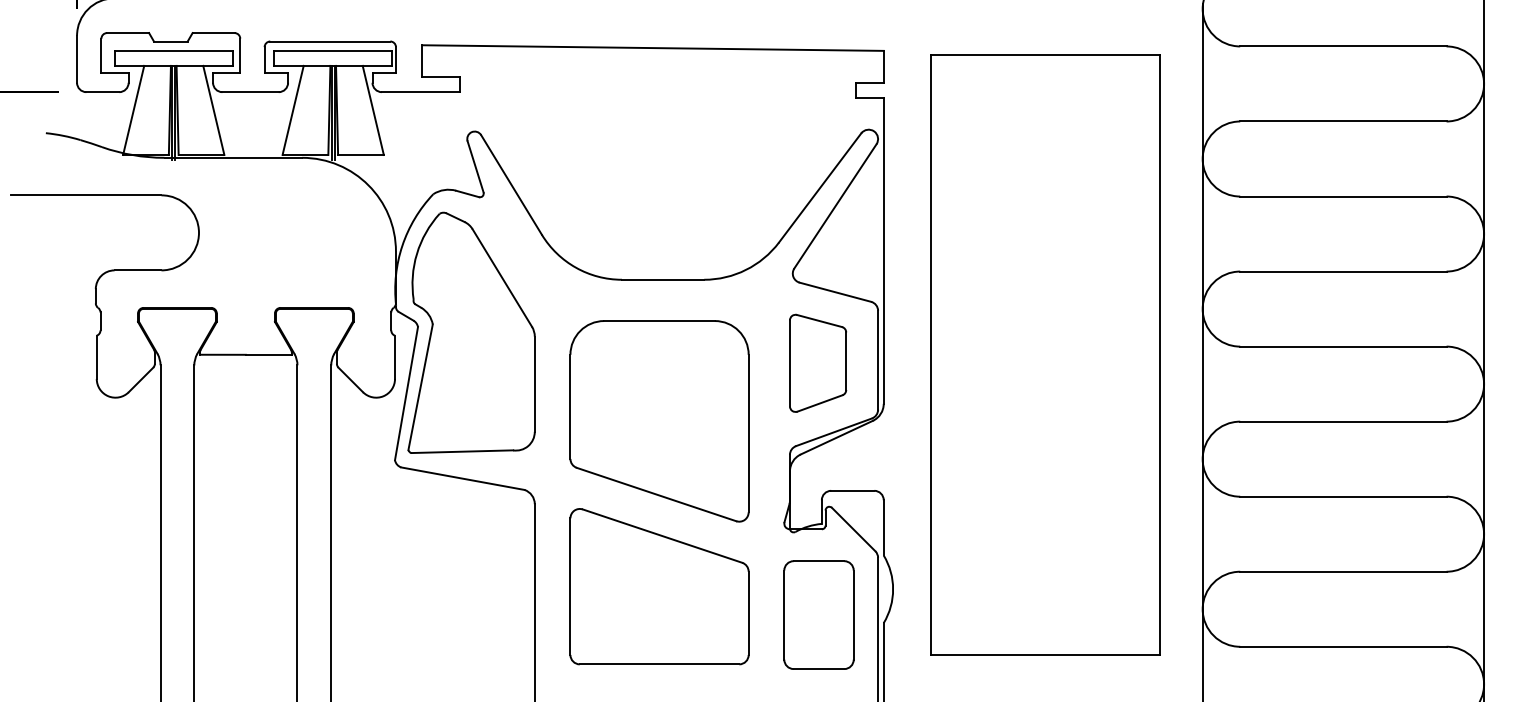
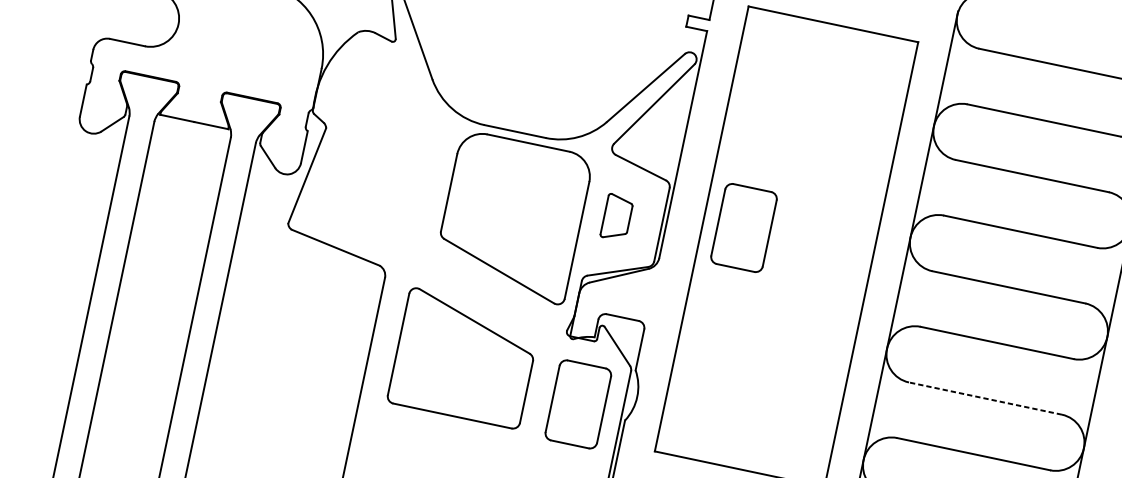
part: (471, 332) -> (364, 140), removed
part: (984, 341) -> (743, 227), added
part: (818, 362) -> (617, 217), size x0.6
part: (659, 421) -> (512, 217), moved
line: (1342, 496) -> (984, 398), solid -> dashed

